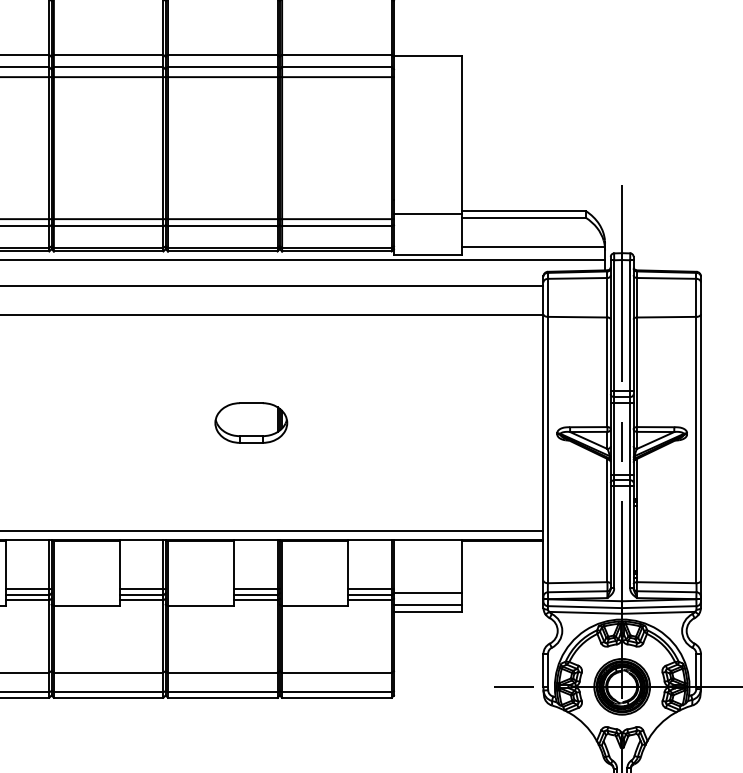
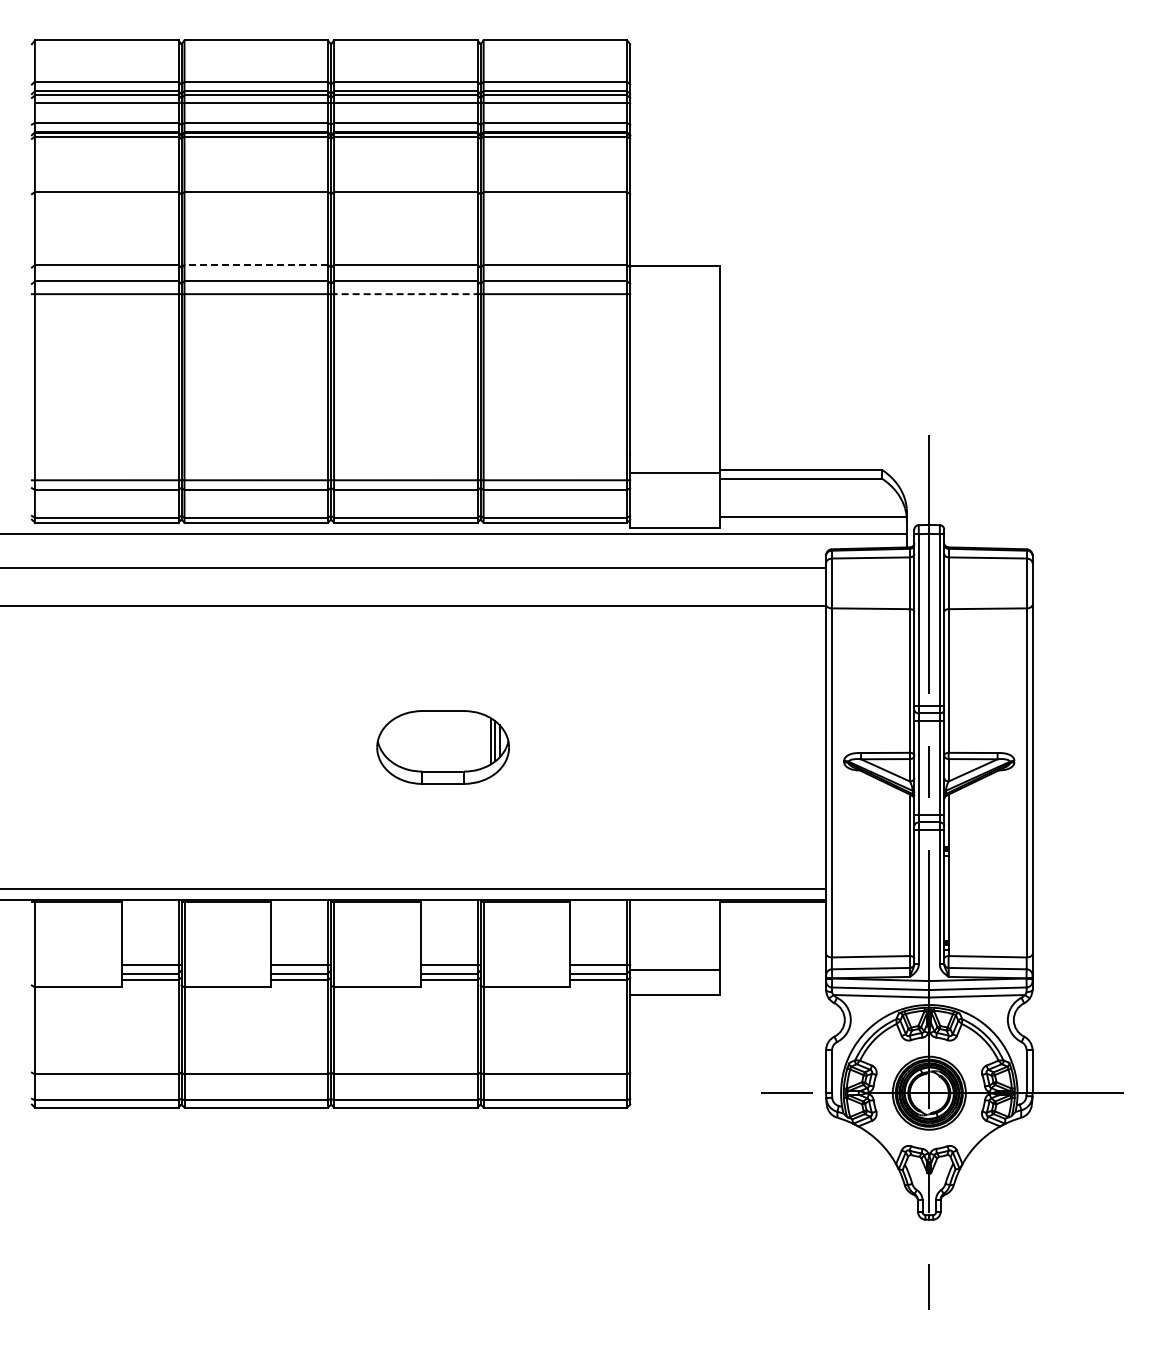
line: (108, 55) -> (256, 265), solid -> dashed
line: (223, 77) -> (406, 294), solid -> dashed
part: (251, 423) -> (443, 747), size x1.4
line: (427, 604) -> (674, 985), removed

